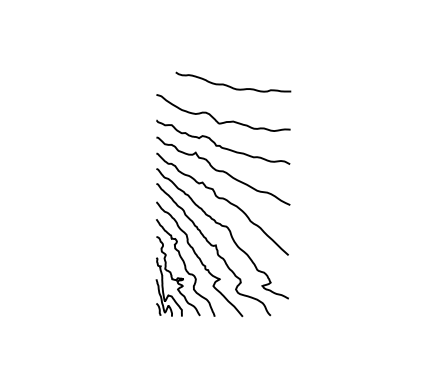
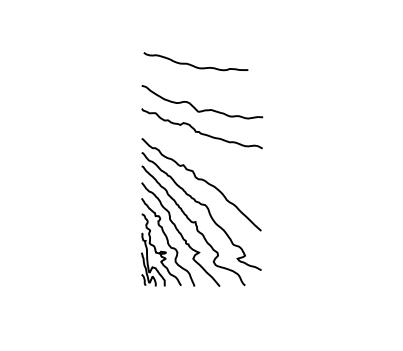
curve: (231, 86) -> (194, 65), moved
curve: (223, 170) -> (202, 154), removed

